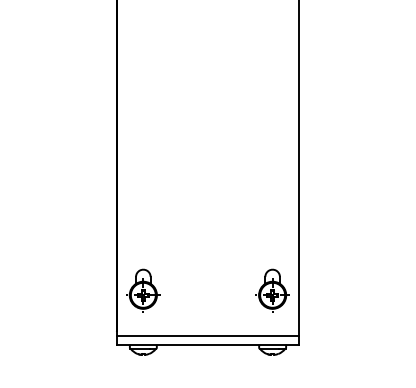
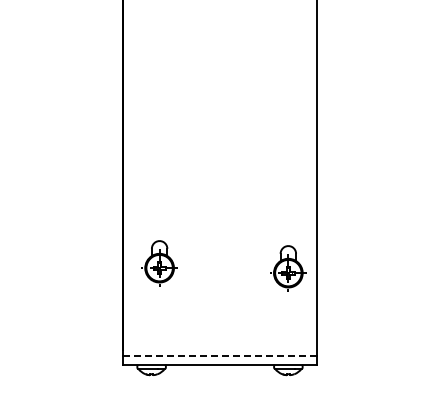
part: (143, 290) -> (159, 263), moved
part: (272, 290) -> (288, 268), moved
line: (207, 336) -> (219, 355), solid -> dashed

